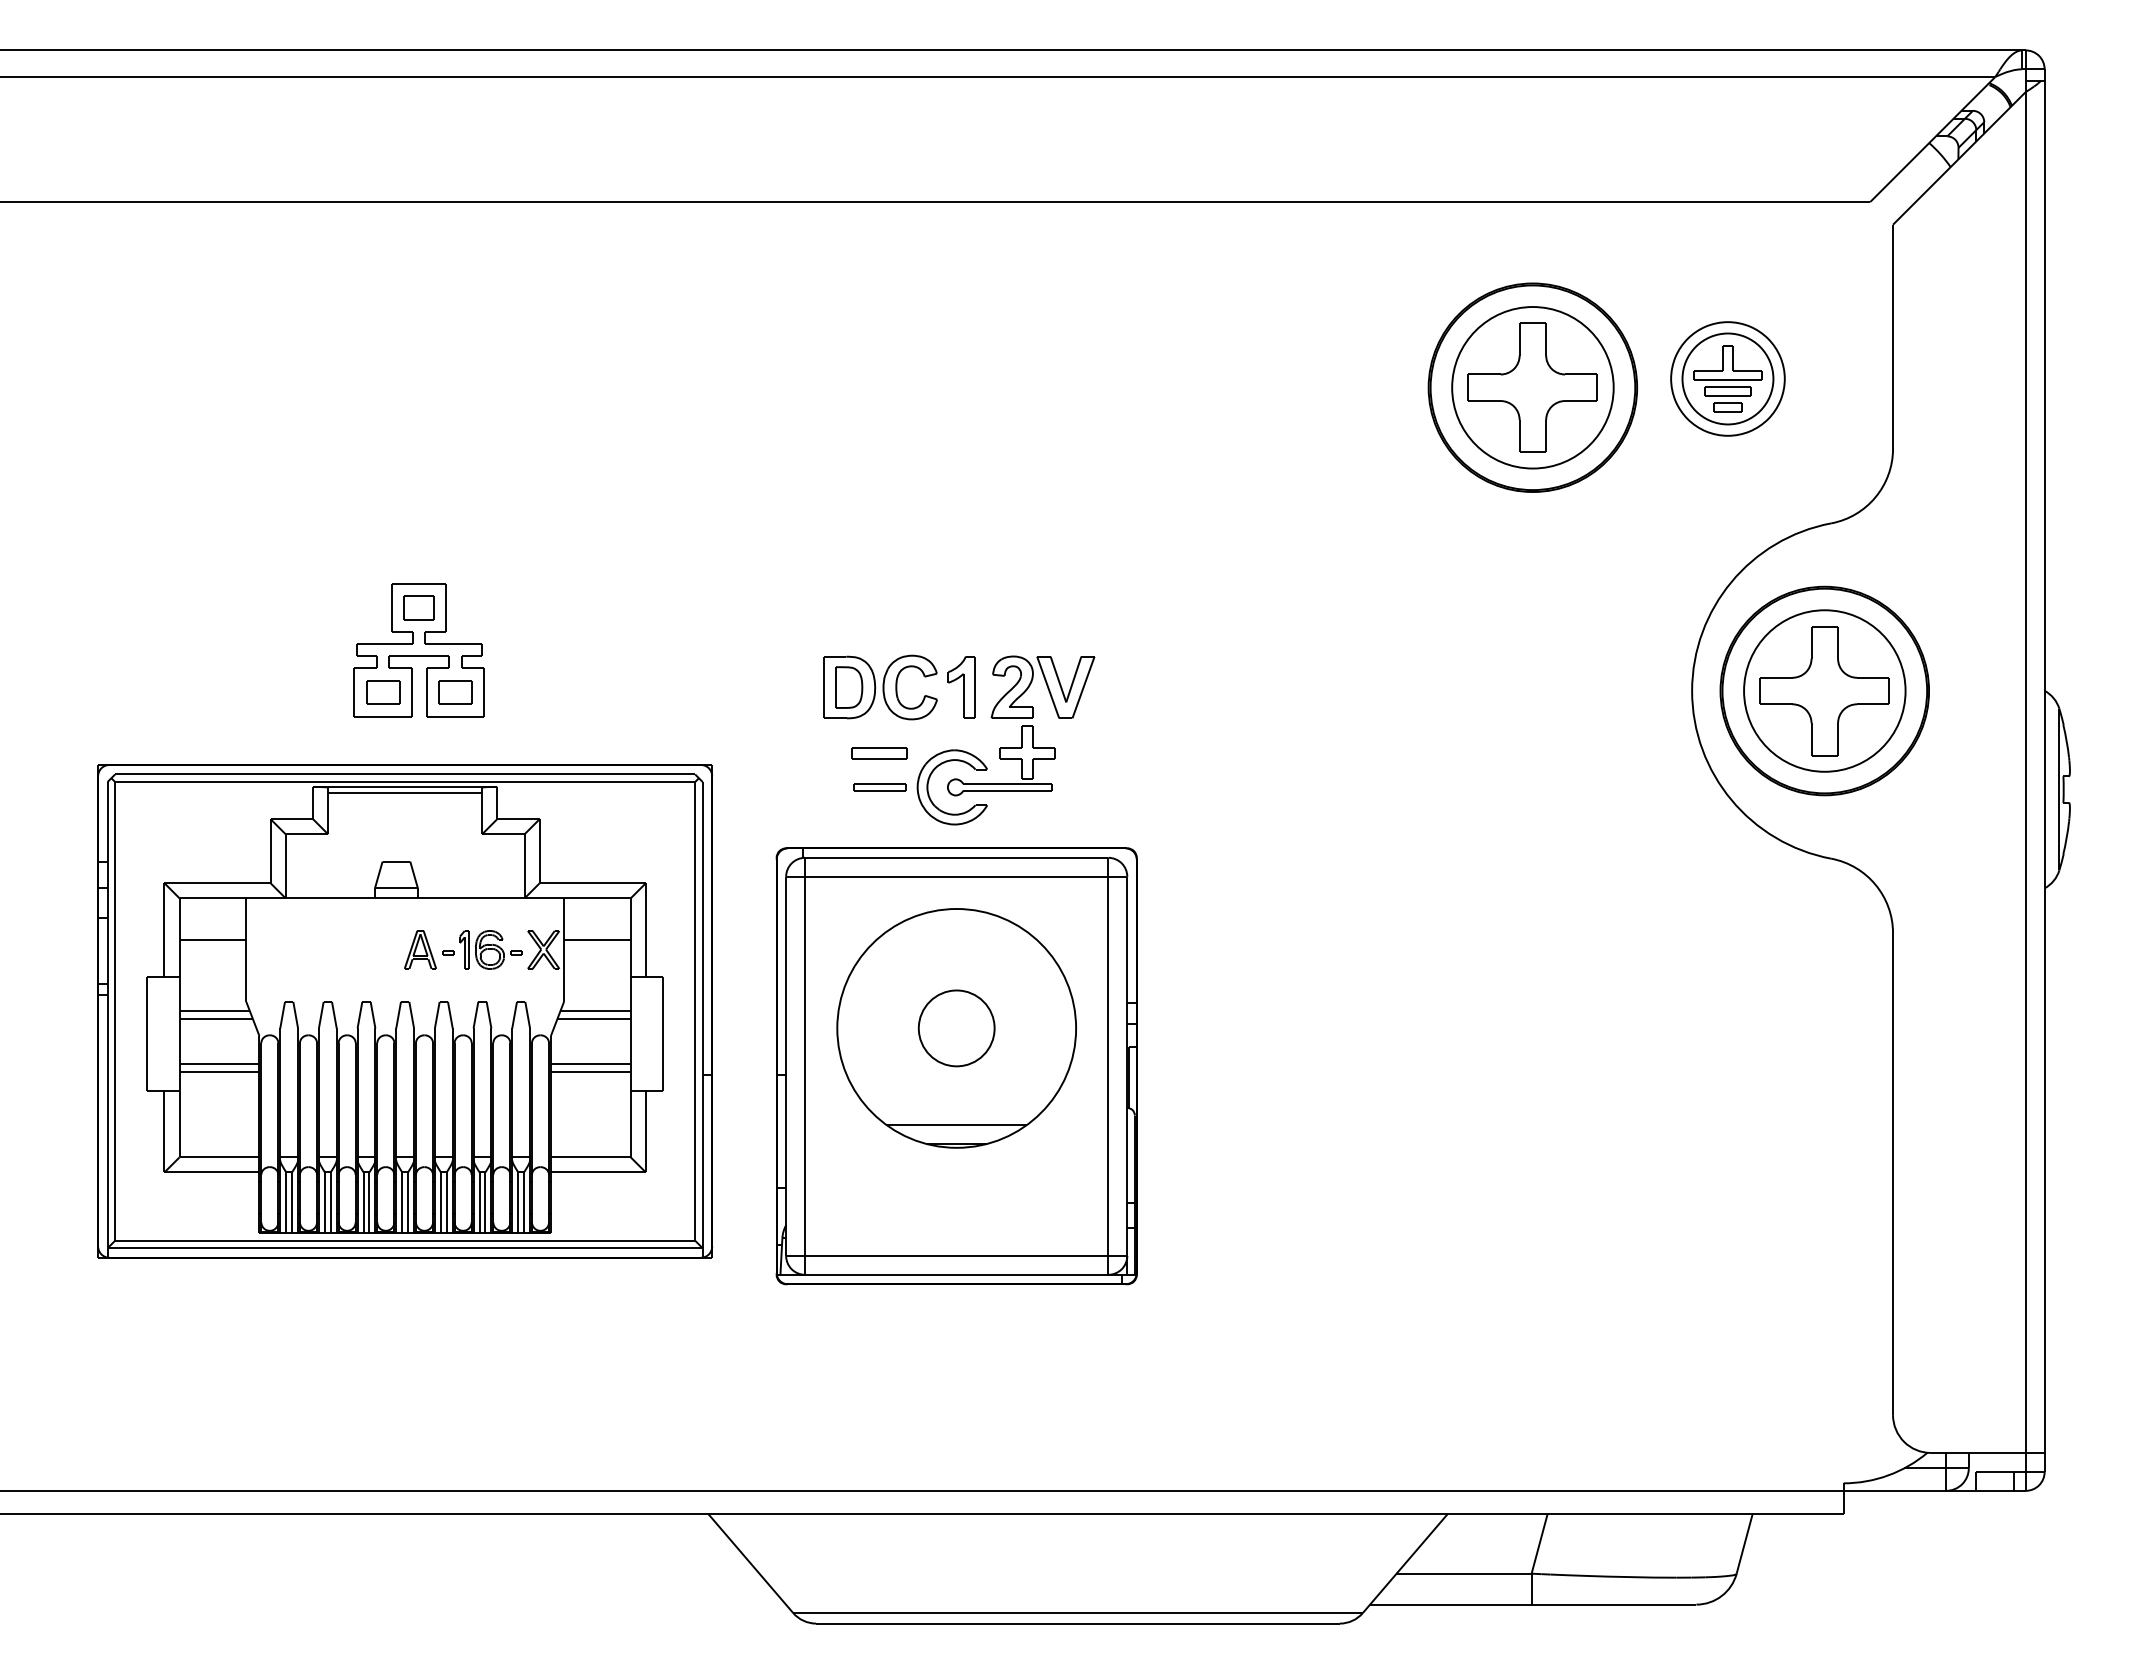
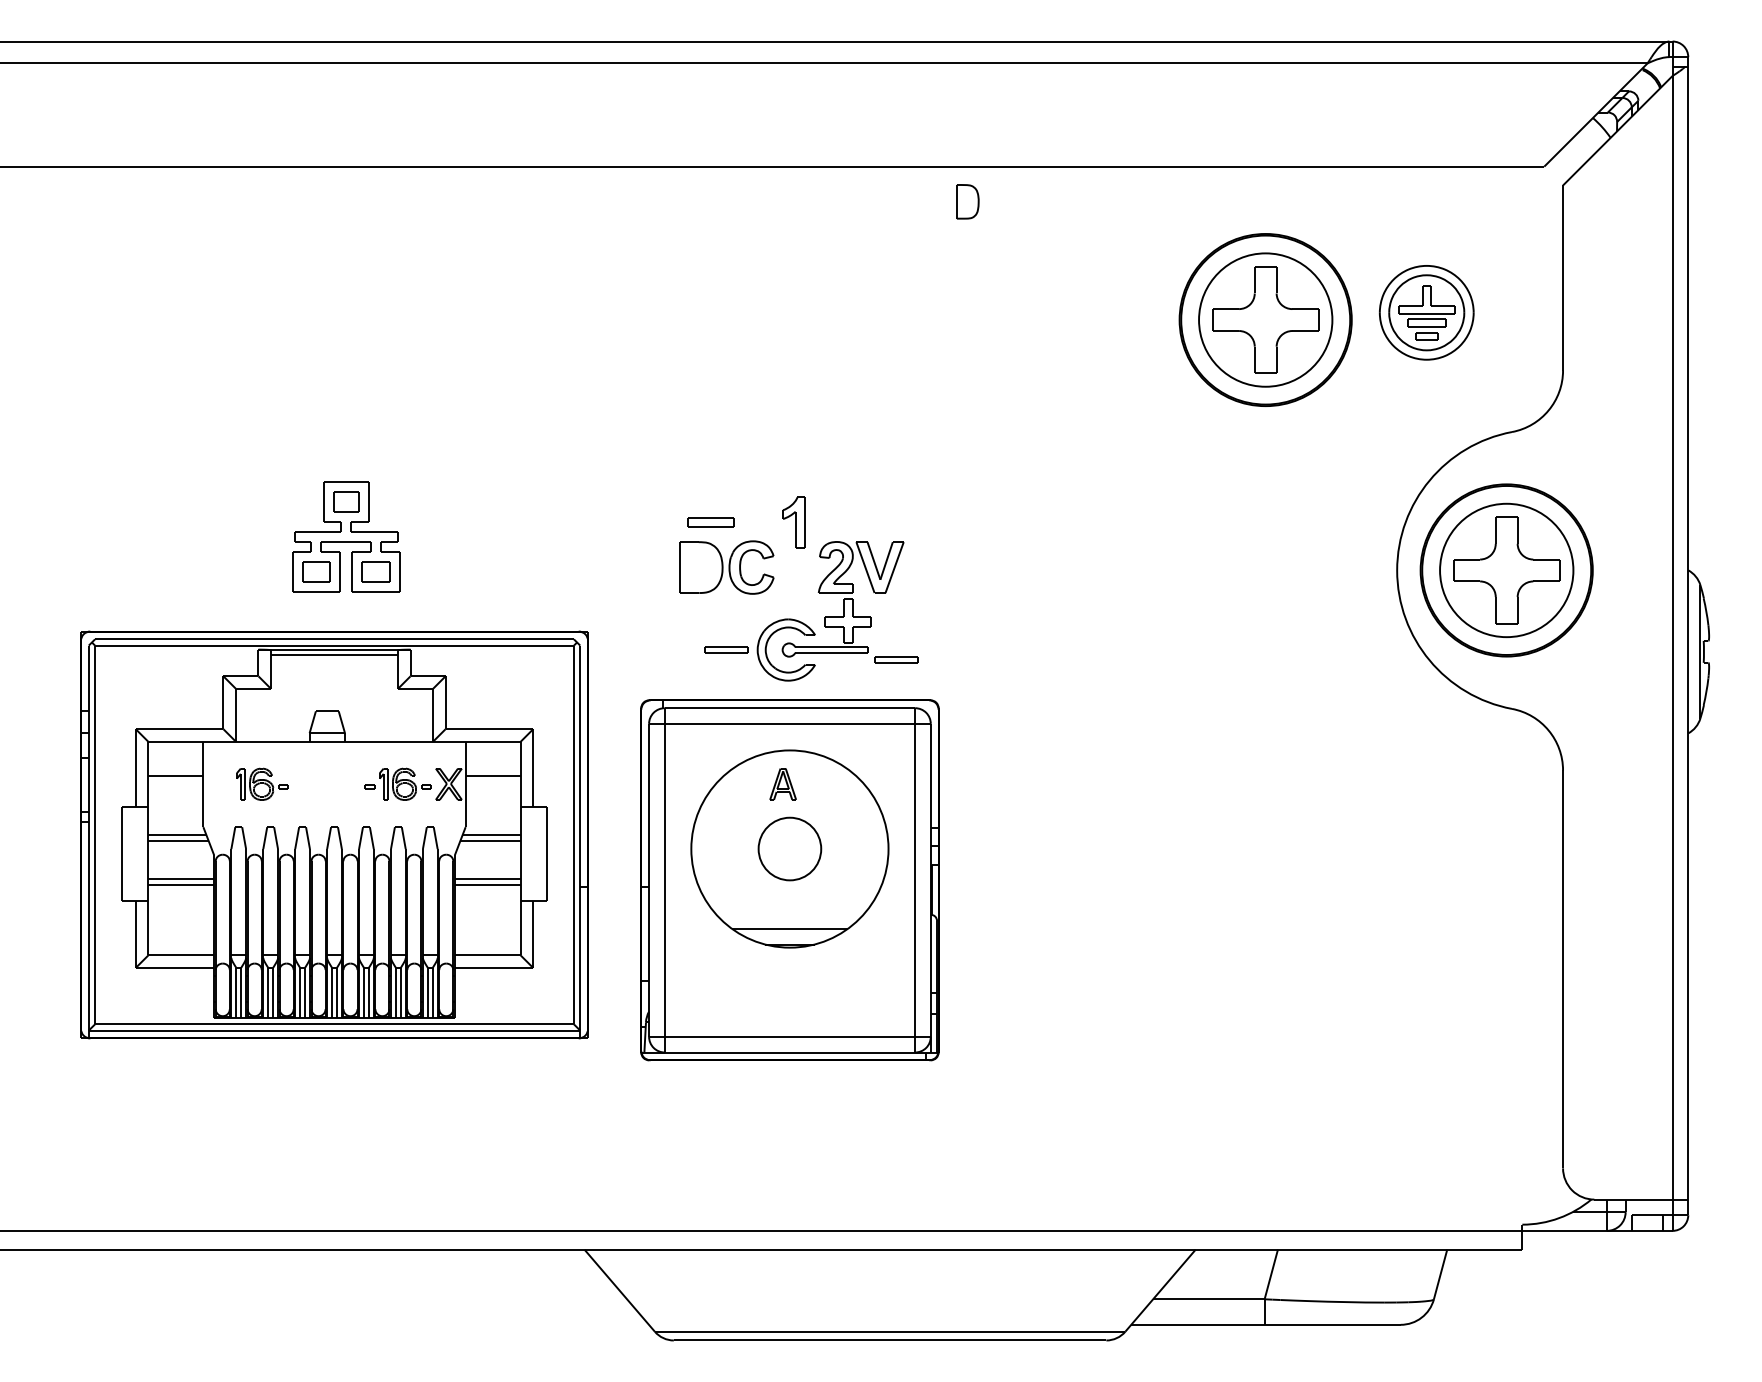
part: (849, 687) -> (968, 201), moved
part: (961, 687) -> (793, 522), moved
part: (879, 753) -> (710, 522), moved
part: (1085, 799) -> (896, 660), added
part: (317, 949) -> (262, 783), added
part: (420, 949) -> (783, 783), moved

